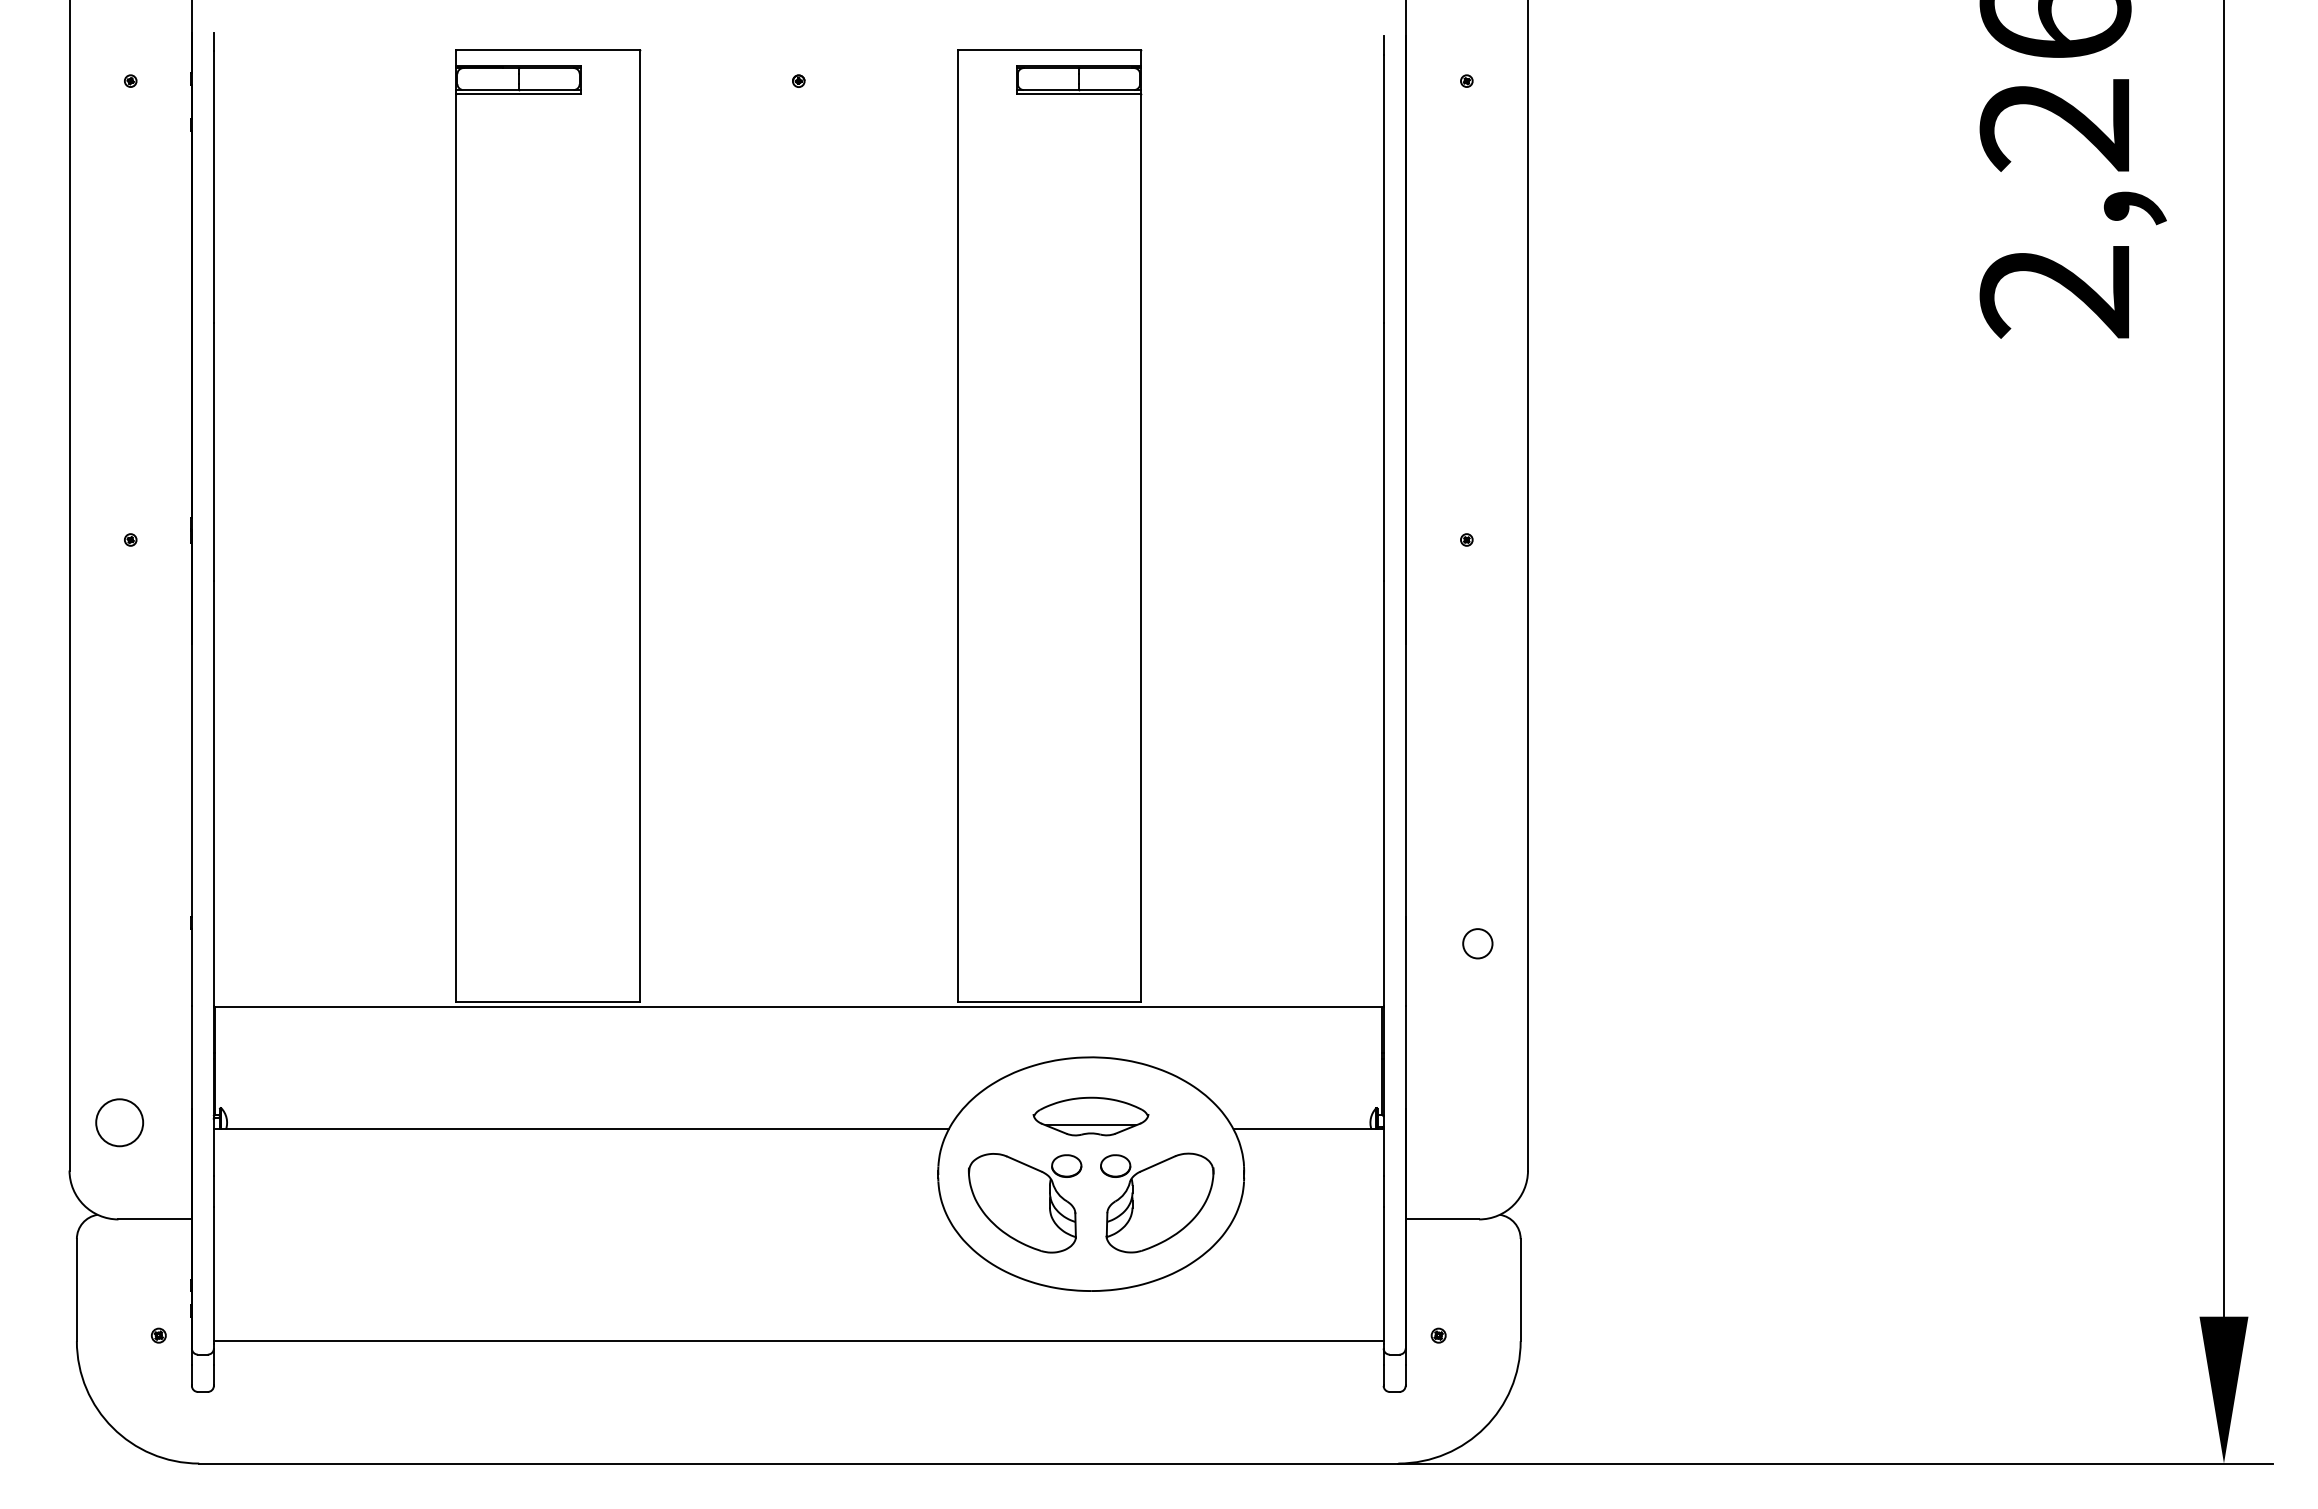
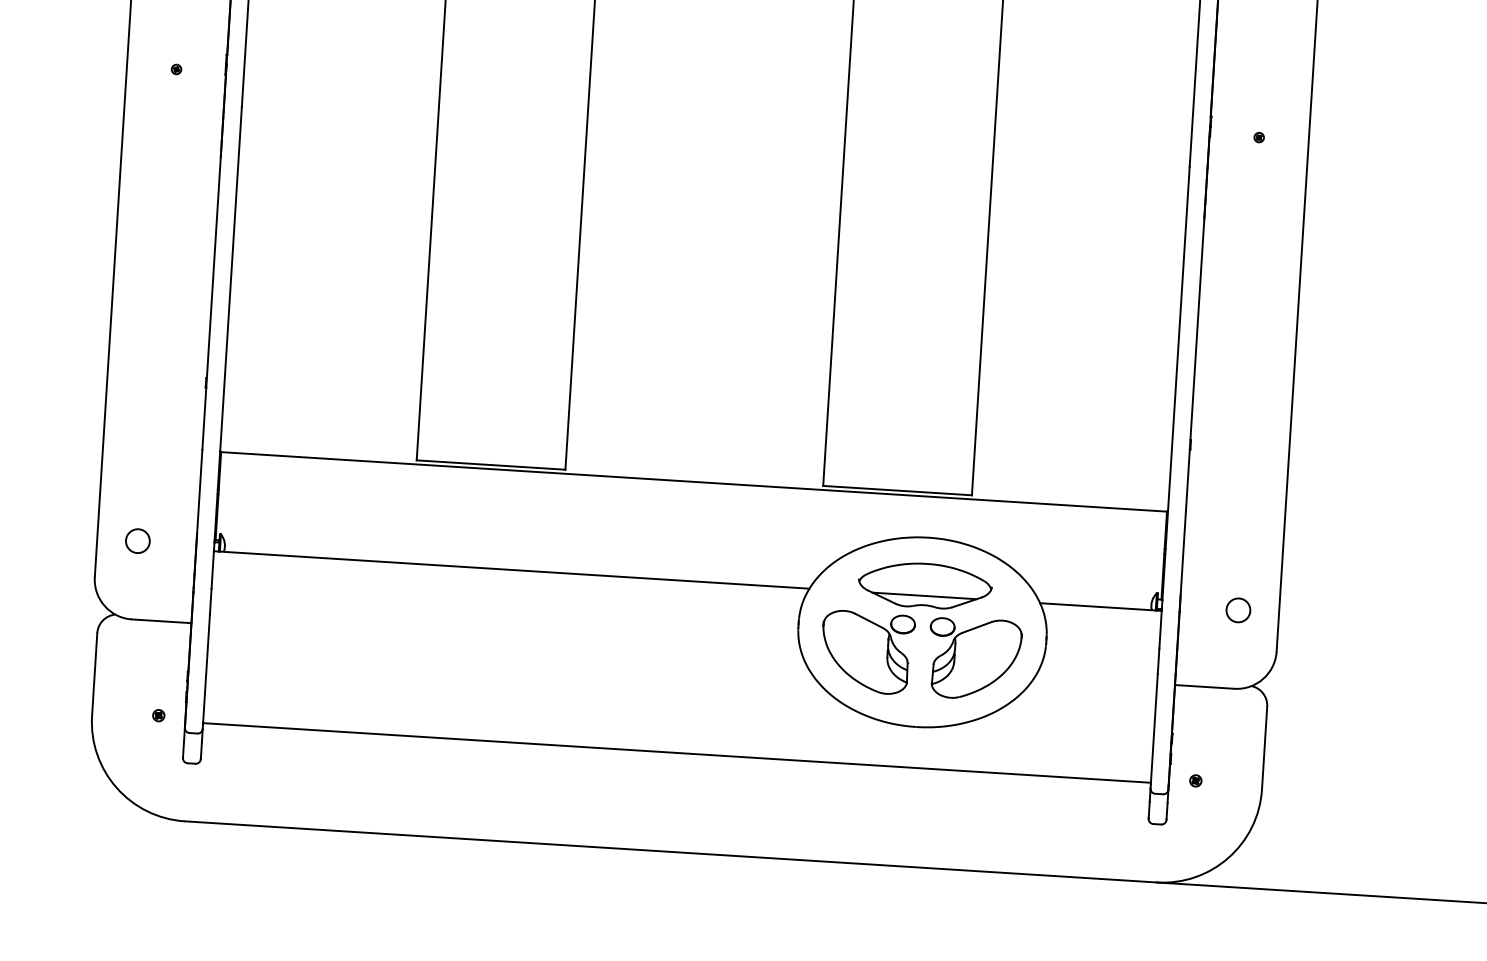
circle: (1477, 943) -> (1238, 610), moved
part: (1090, 1116) -> (924, 585), size x1.43
circle: (119, 1122) -> (137, 540), size x0.62

